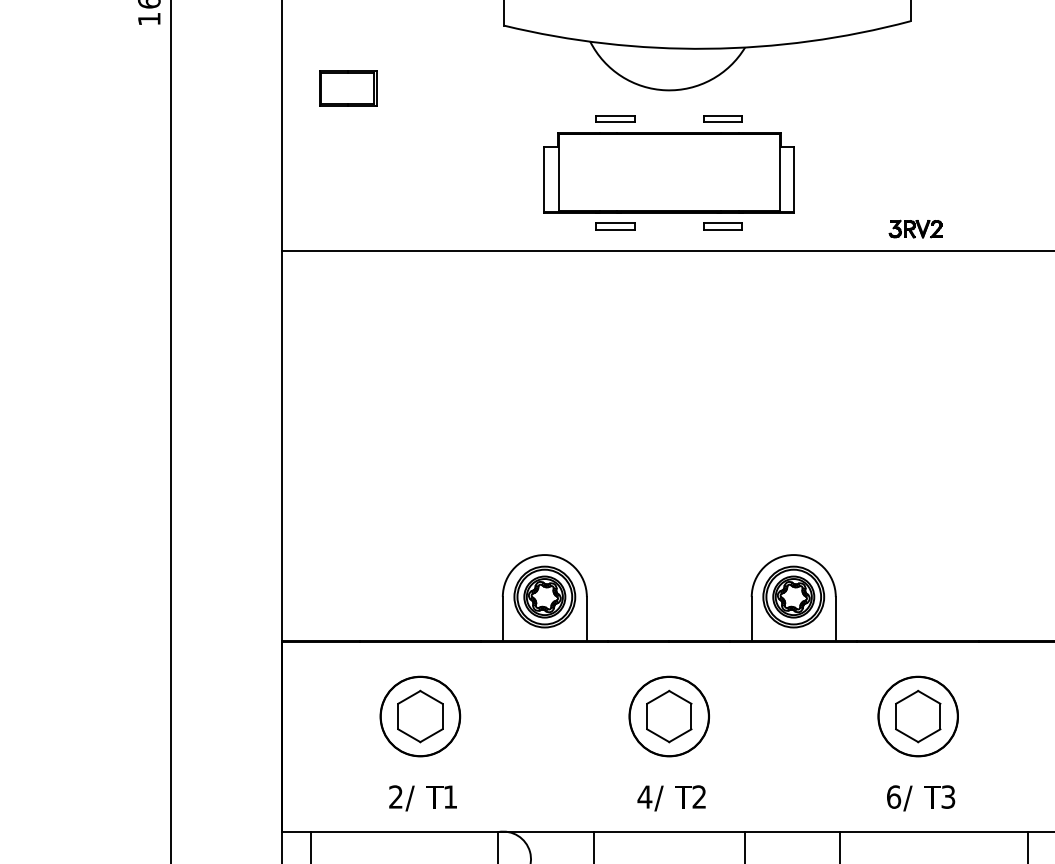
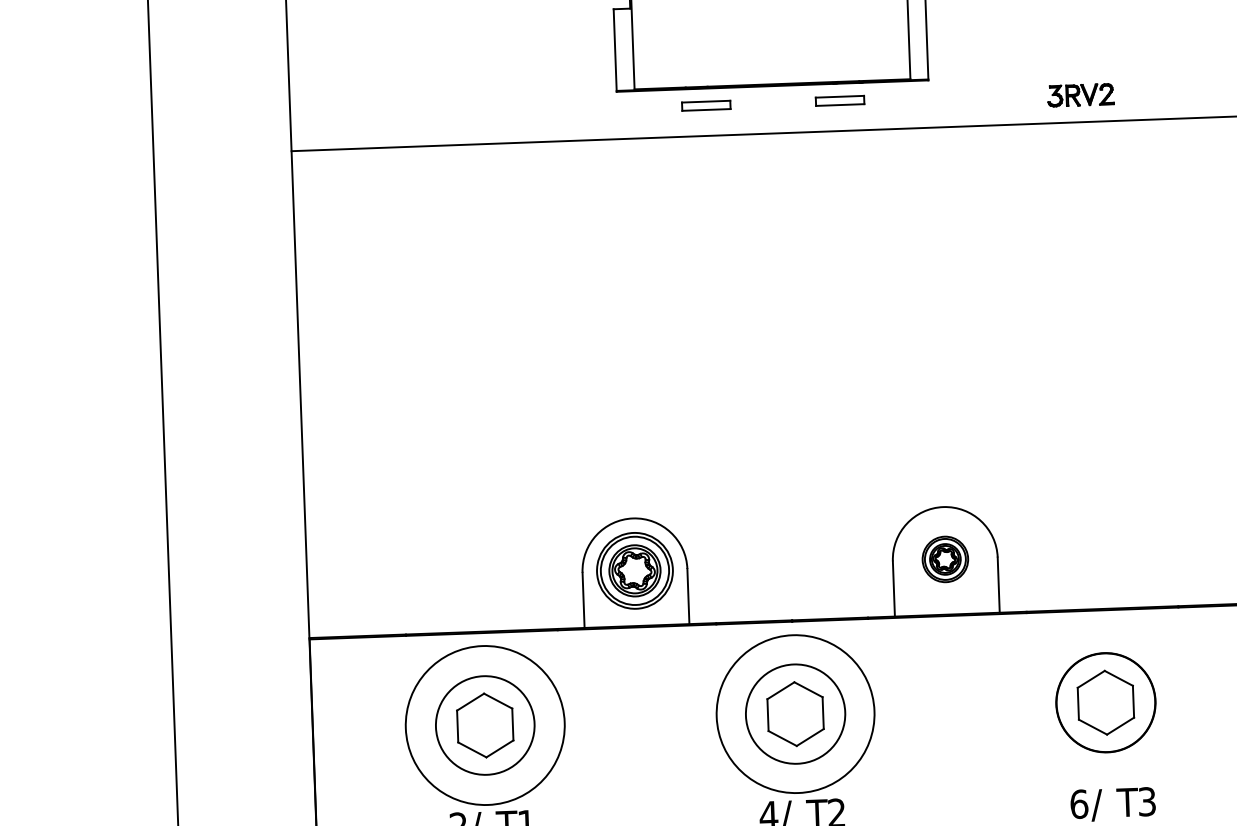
part: (793, 596) -> (944, 558), size x0.6
circle: (420, 716) -> (485, 725), size x1.6
circle: (668, 716) -> (794, 714), size x1.6

